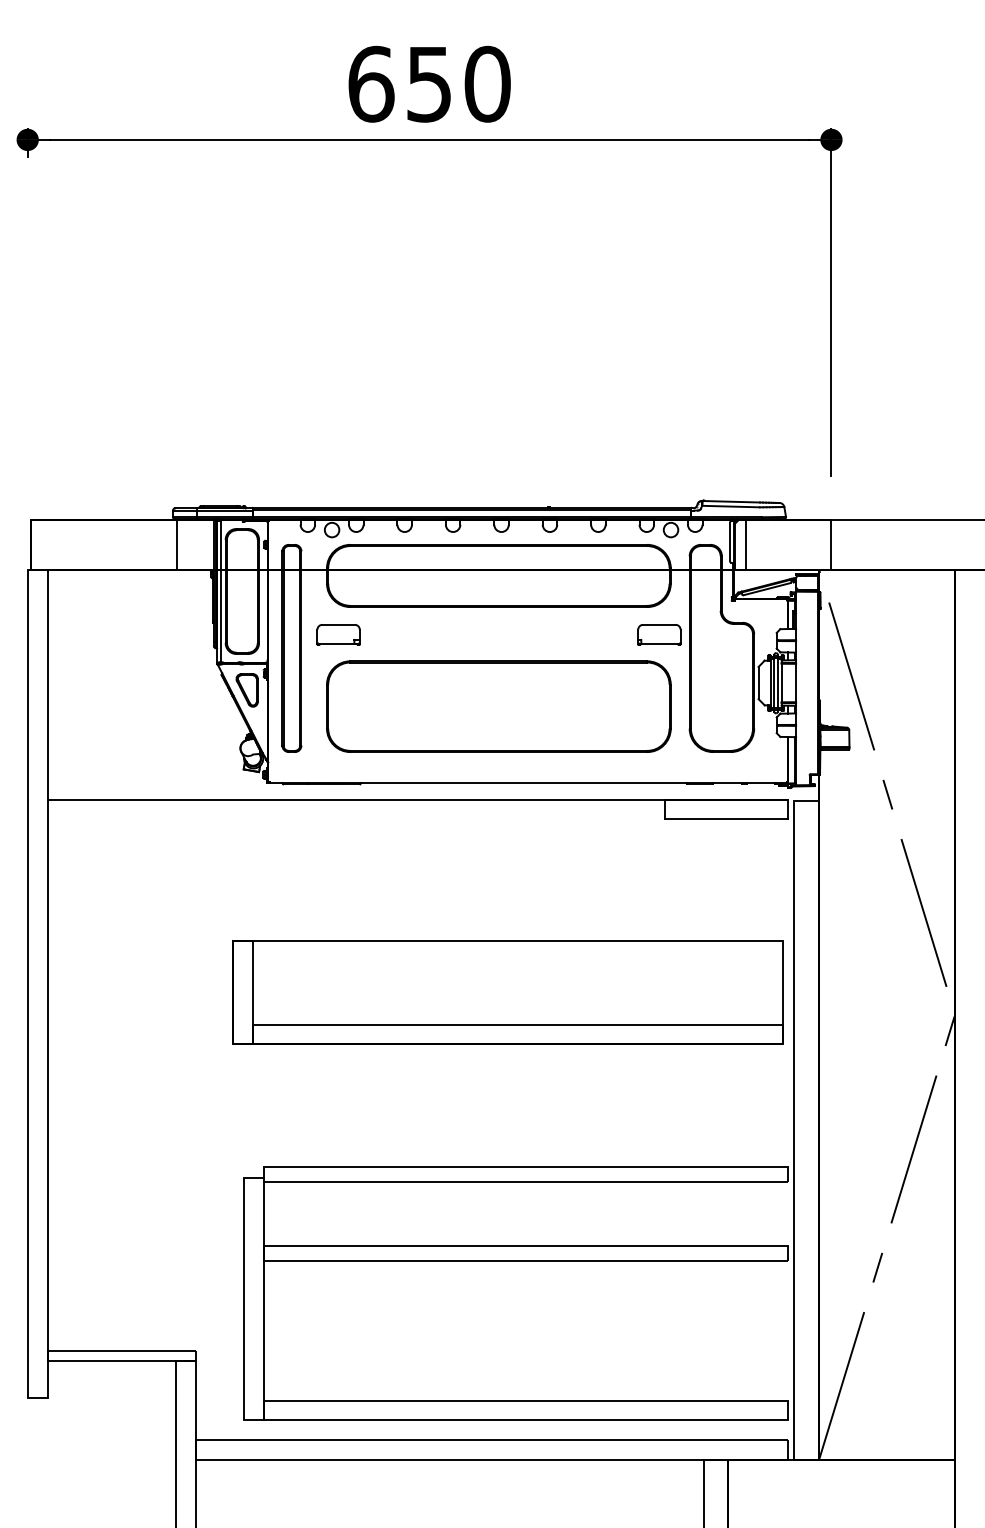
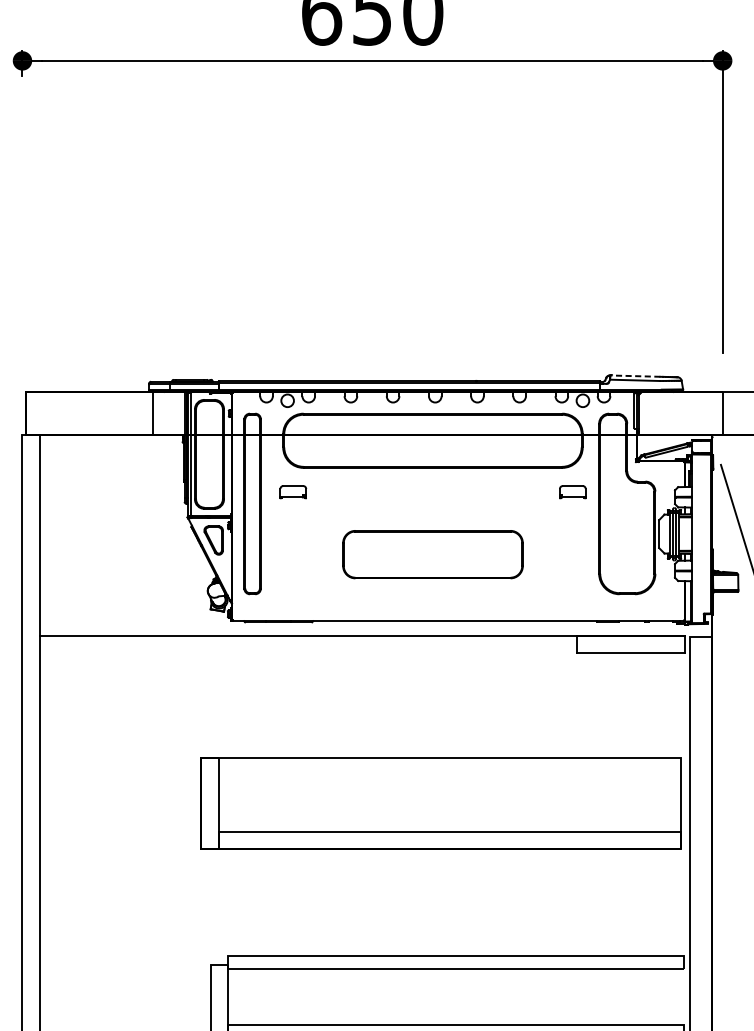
line: (731, 501) -> (635, 375), solid -> dashed
line: (746, 544) -> (648, 413), removed
part: (338, 634) -> (293, 491), size x0.7
part: (659, 634) -> (572, 491), size x0.7
part: (498, 706) -> (432, 554), size x0.6

